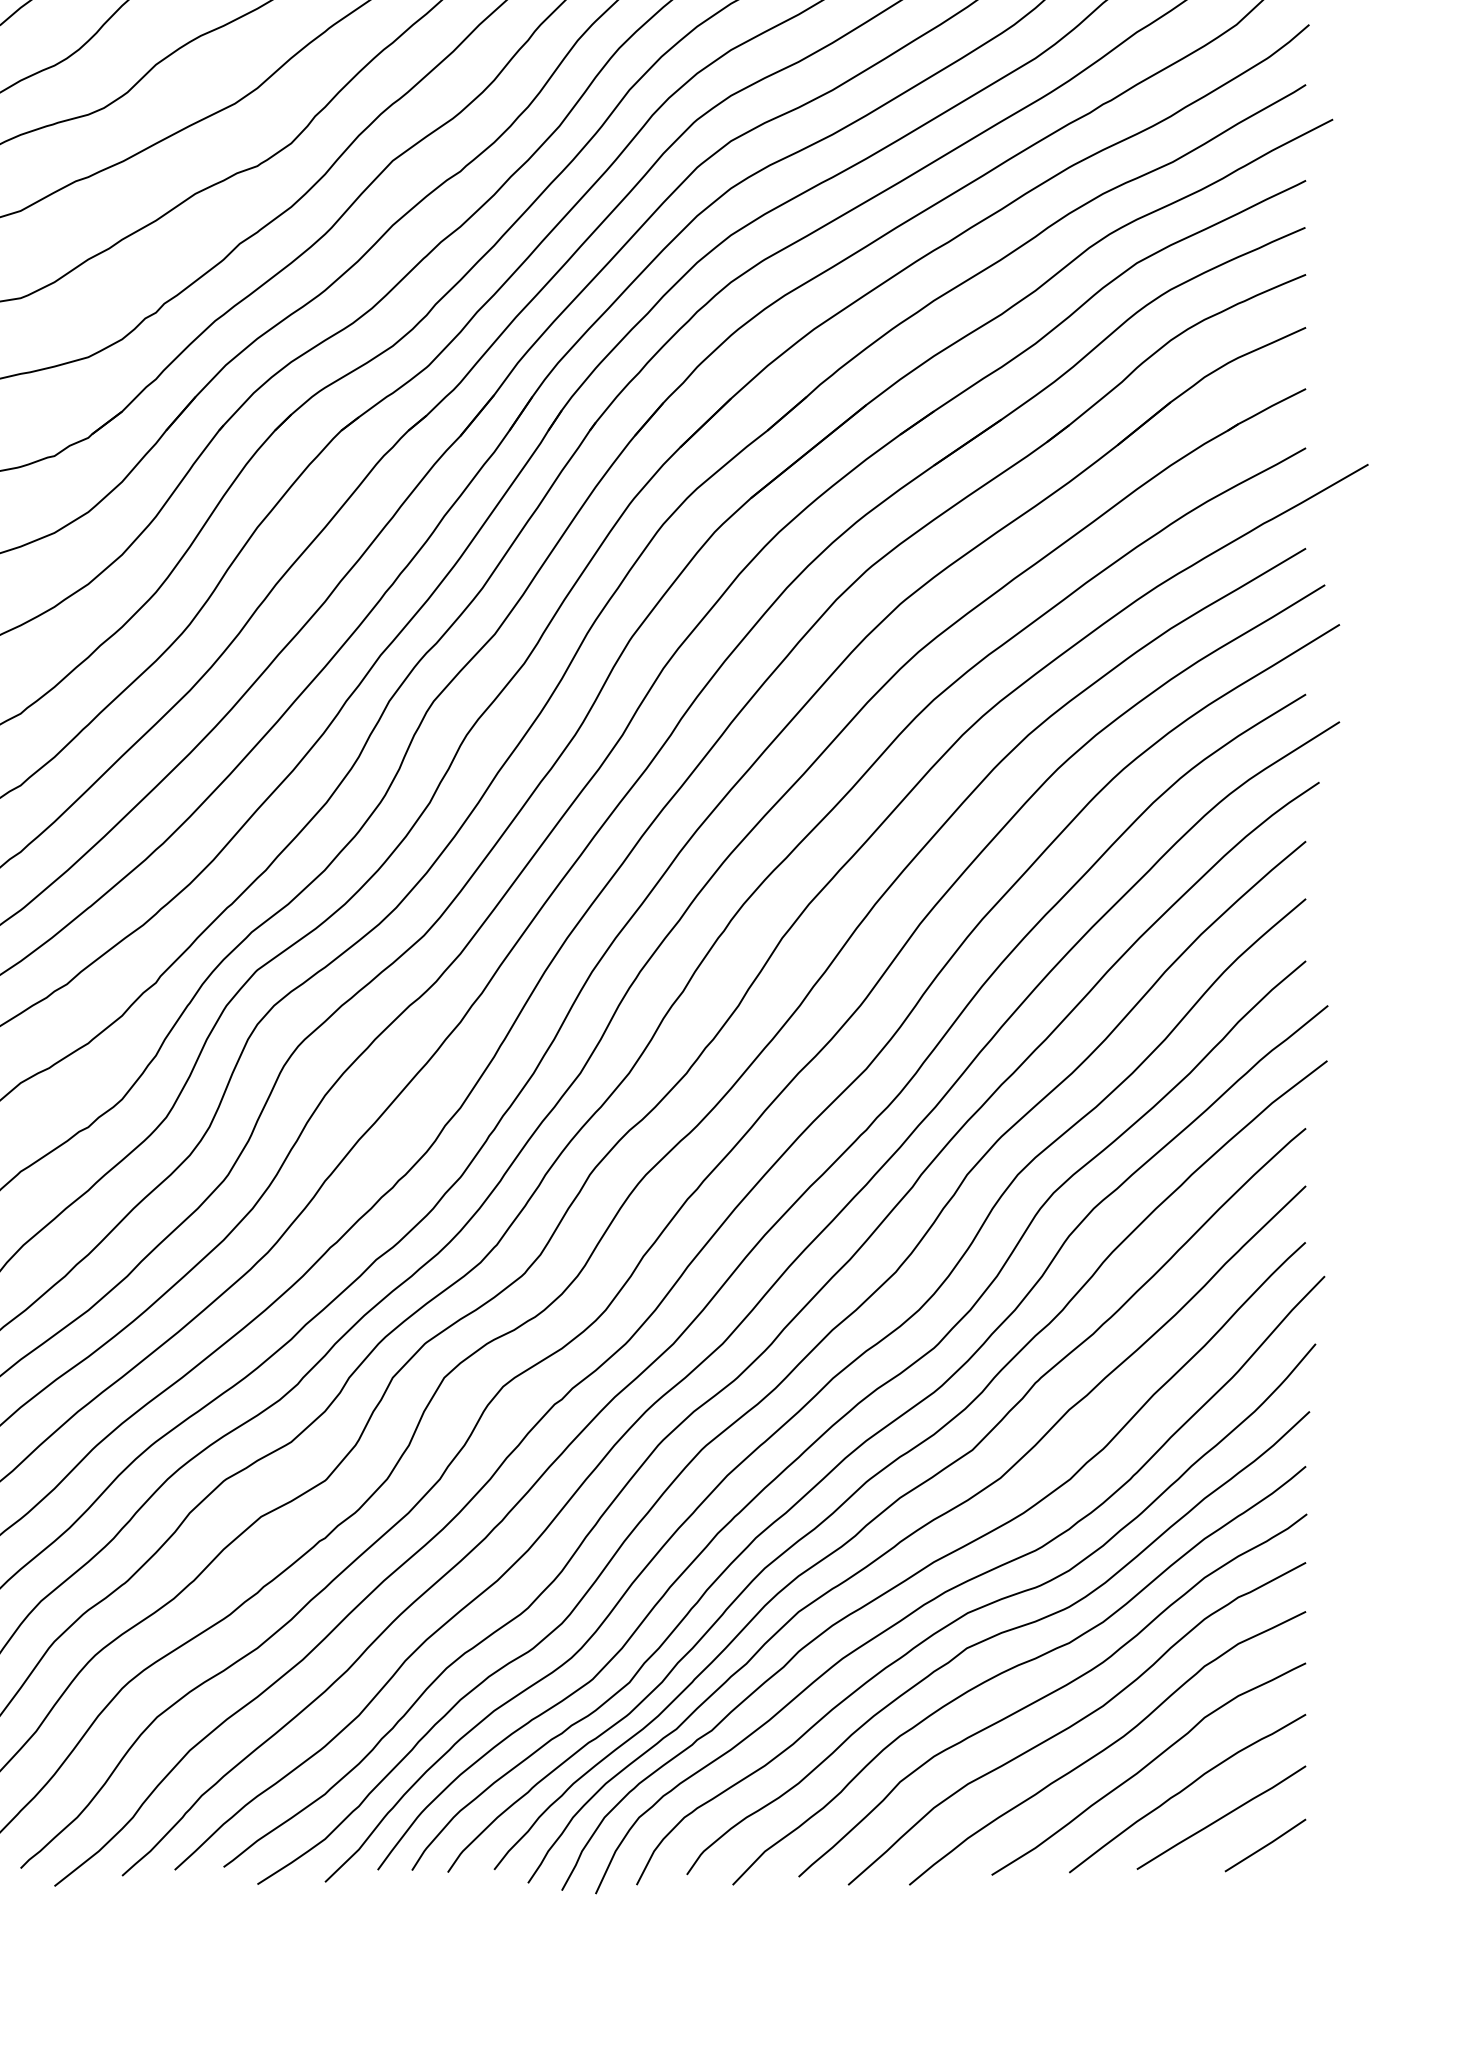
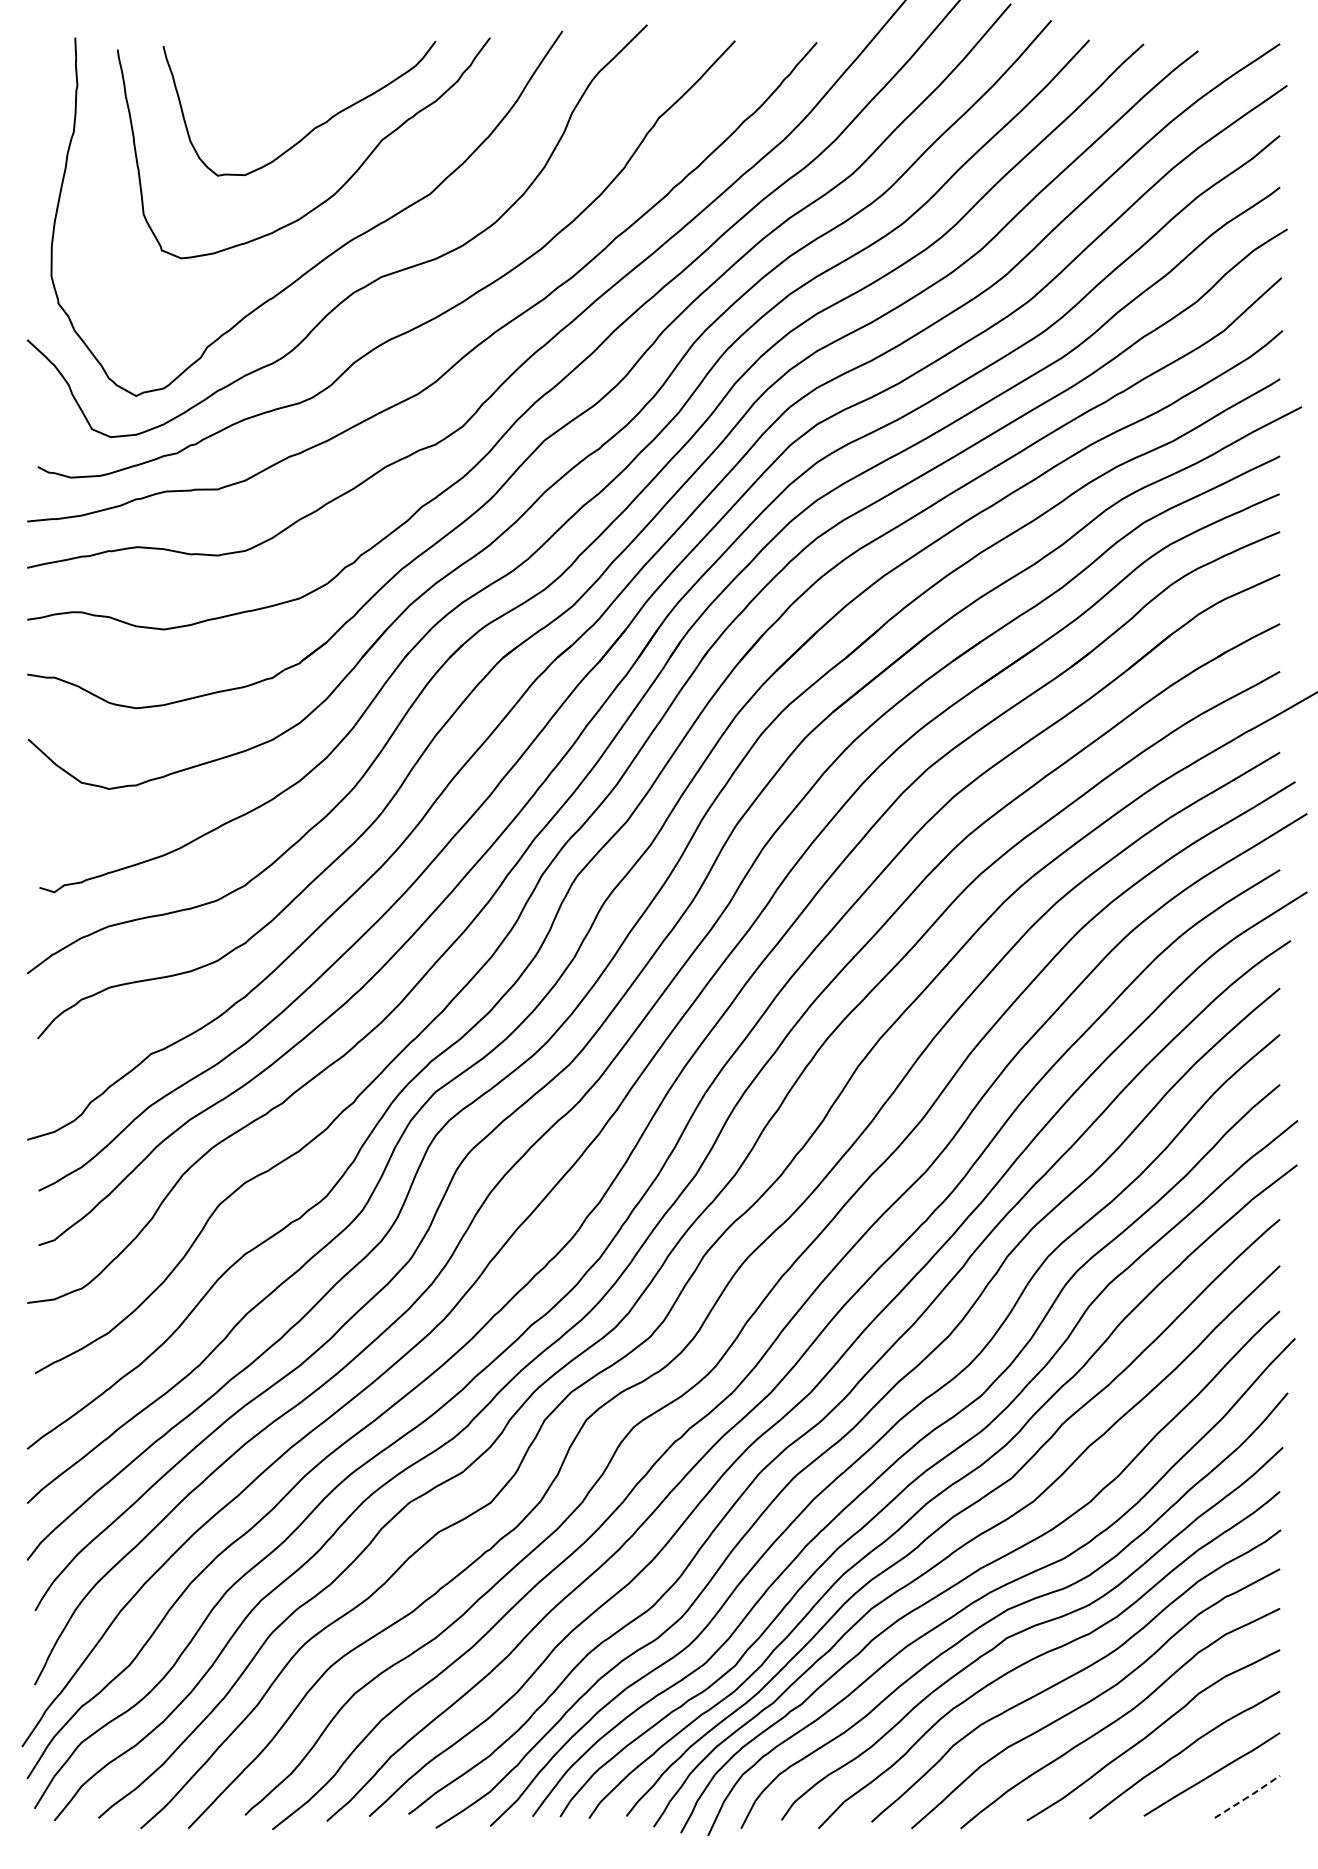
line: (1266, 1845) -> (1248, 1796), solid -> dashed

